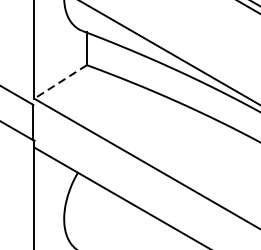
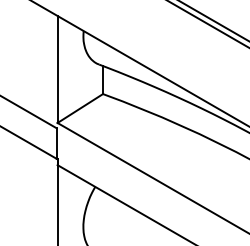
line: (60, 81) -> (80, 108), dashed -> solid

